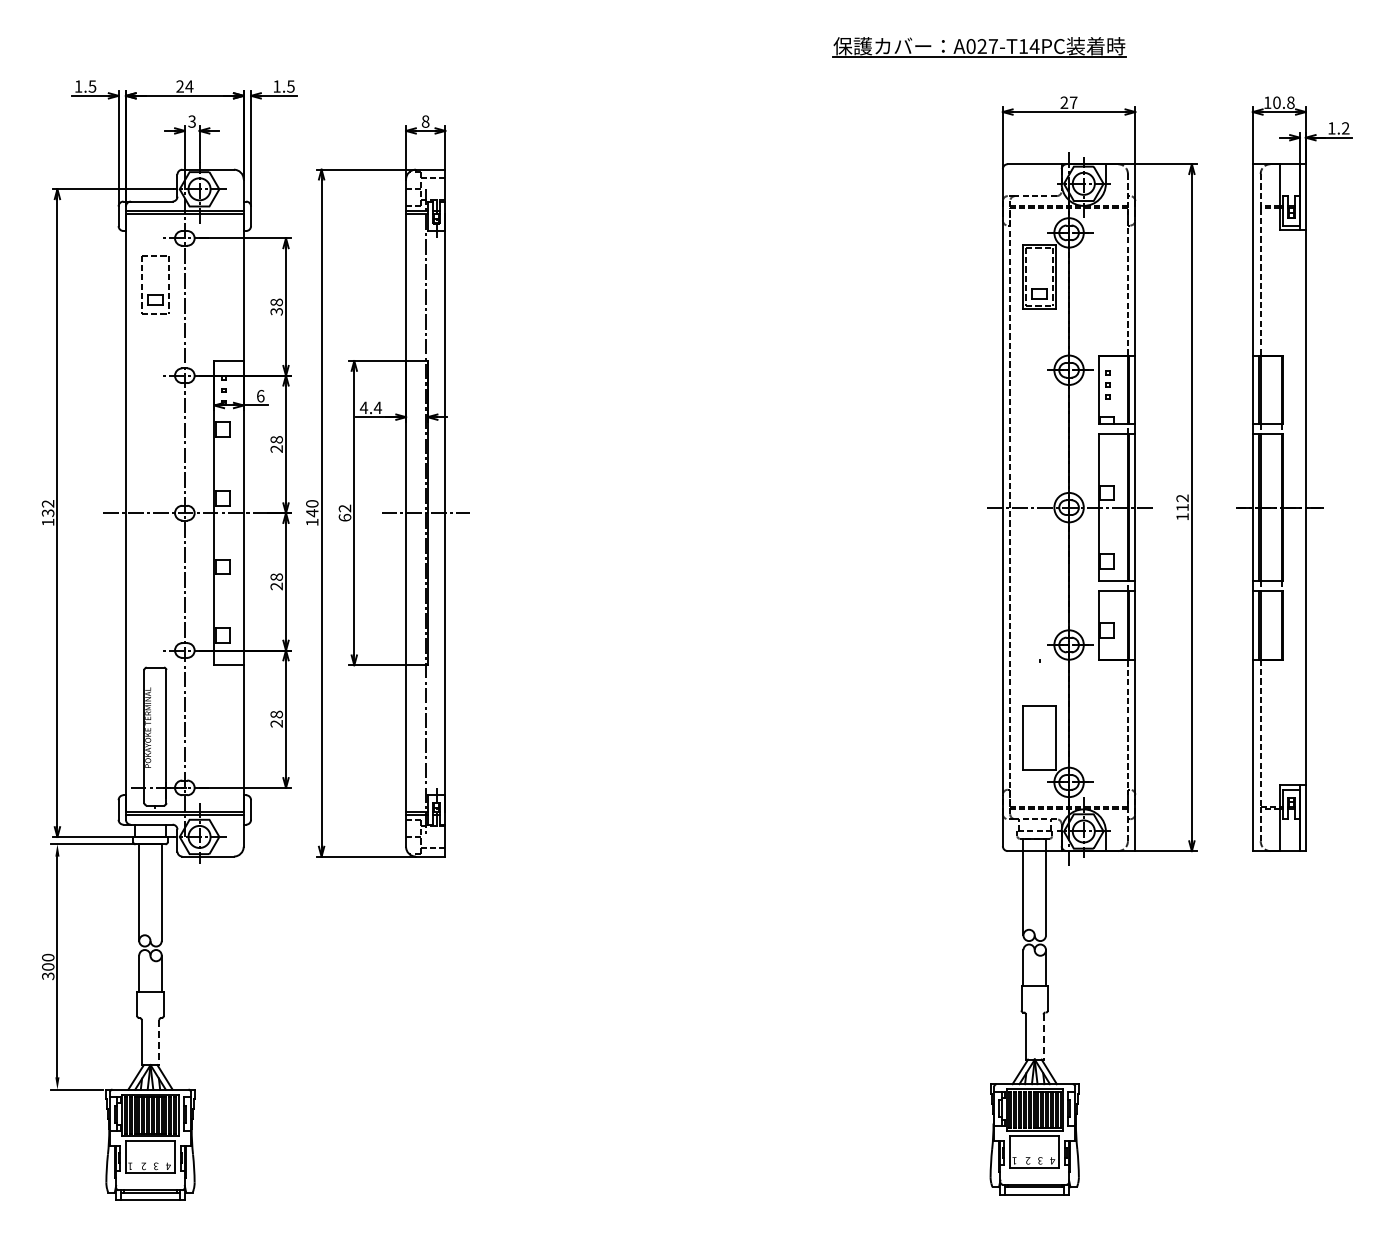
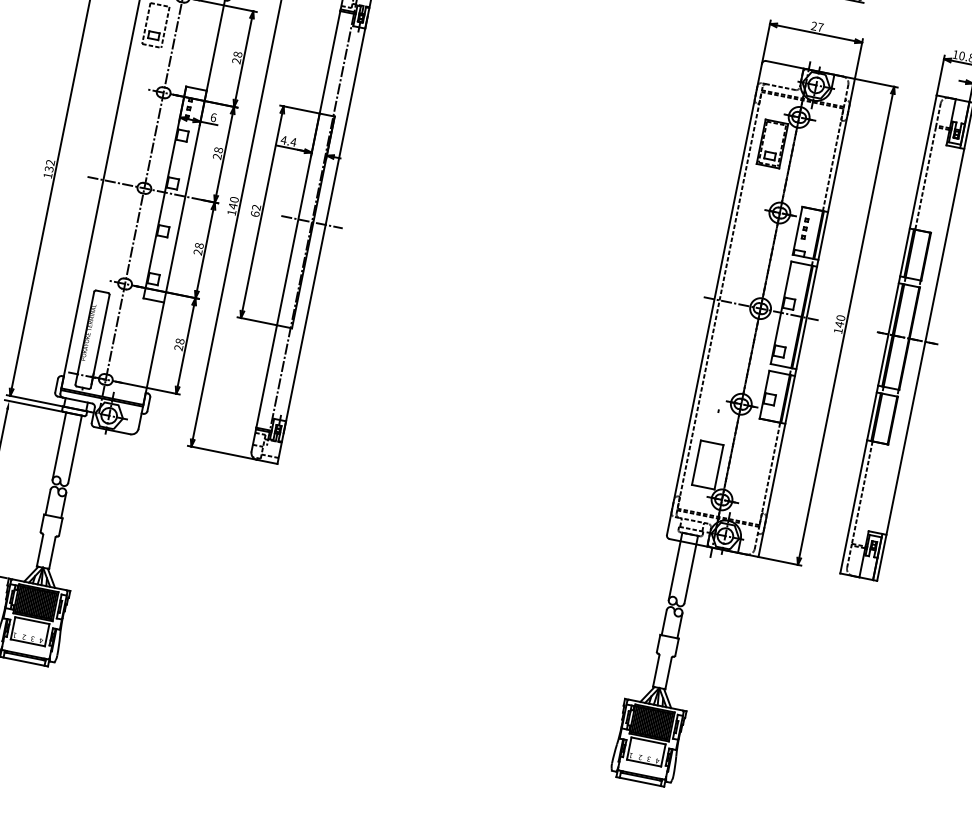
text: (276, 311) -> (236, 60), 38 -> 28
text: (1182, 502) -> (840, 320), 112 -> 140
line: (1043, 1037) -> (668, 673), dashed -> solid
line: (159, 1042) -> (52, 553), dashed -> solid

